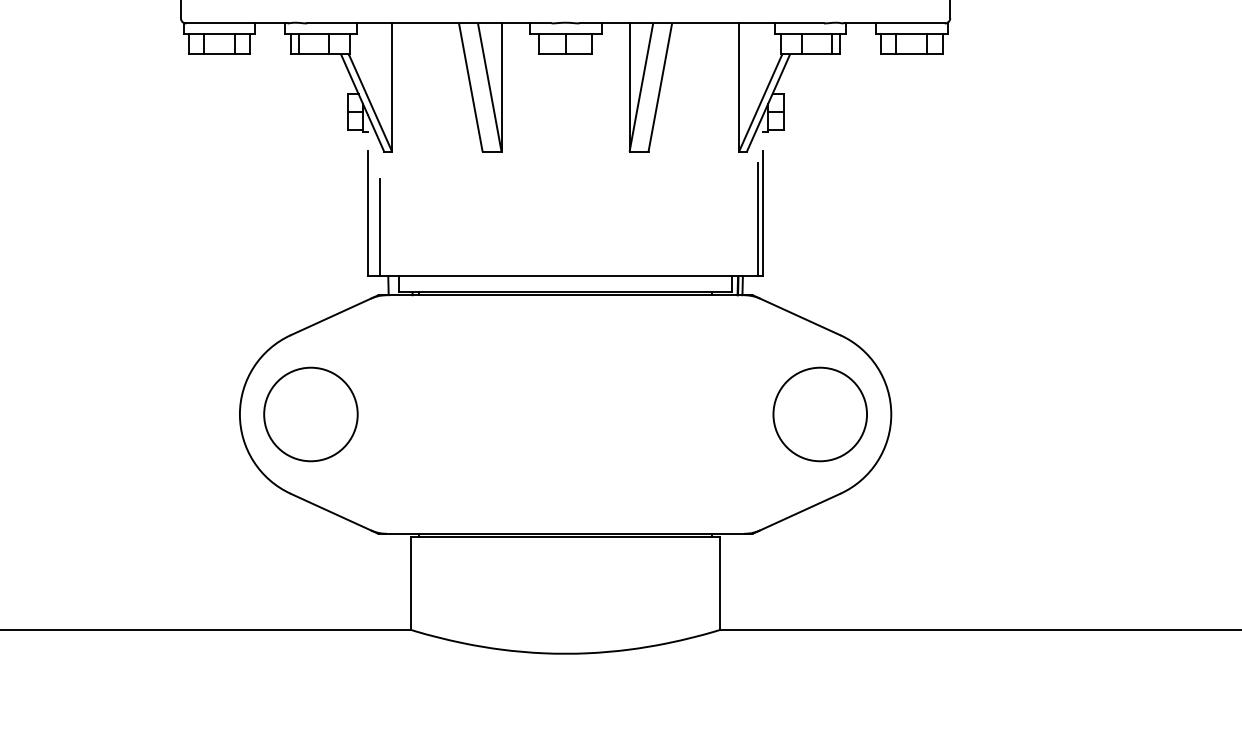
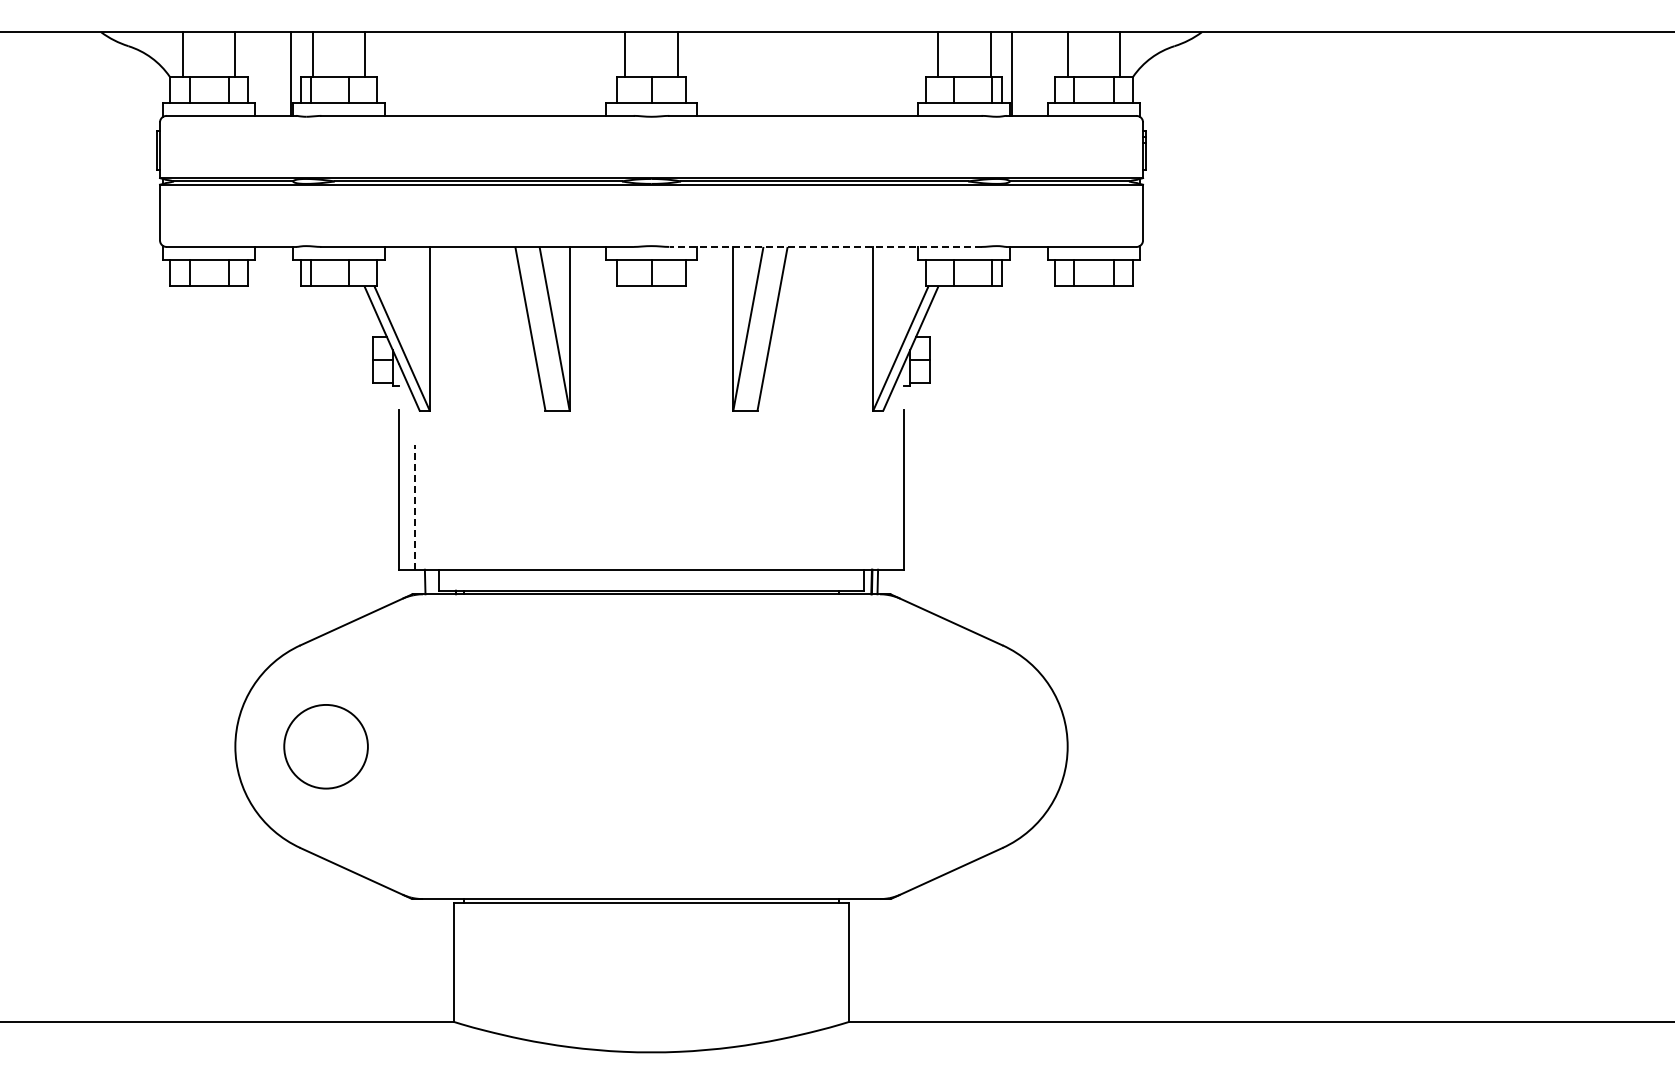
line: (701, 23) -> (825, 246), solid -> dashed
line: (758, 219) -> (897, 497), removed
line: (380, 226) -> (414, 506), solid -> dashed
circle: (310, 414) -> (325, 746), size x0.7
circle: (819, 414) -> (976, 746), removed

